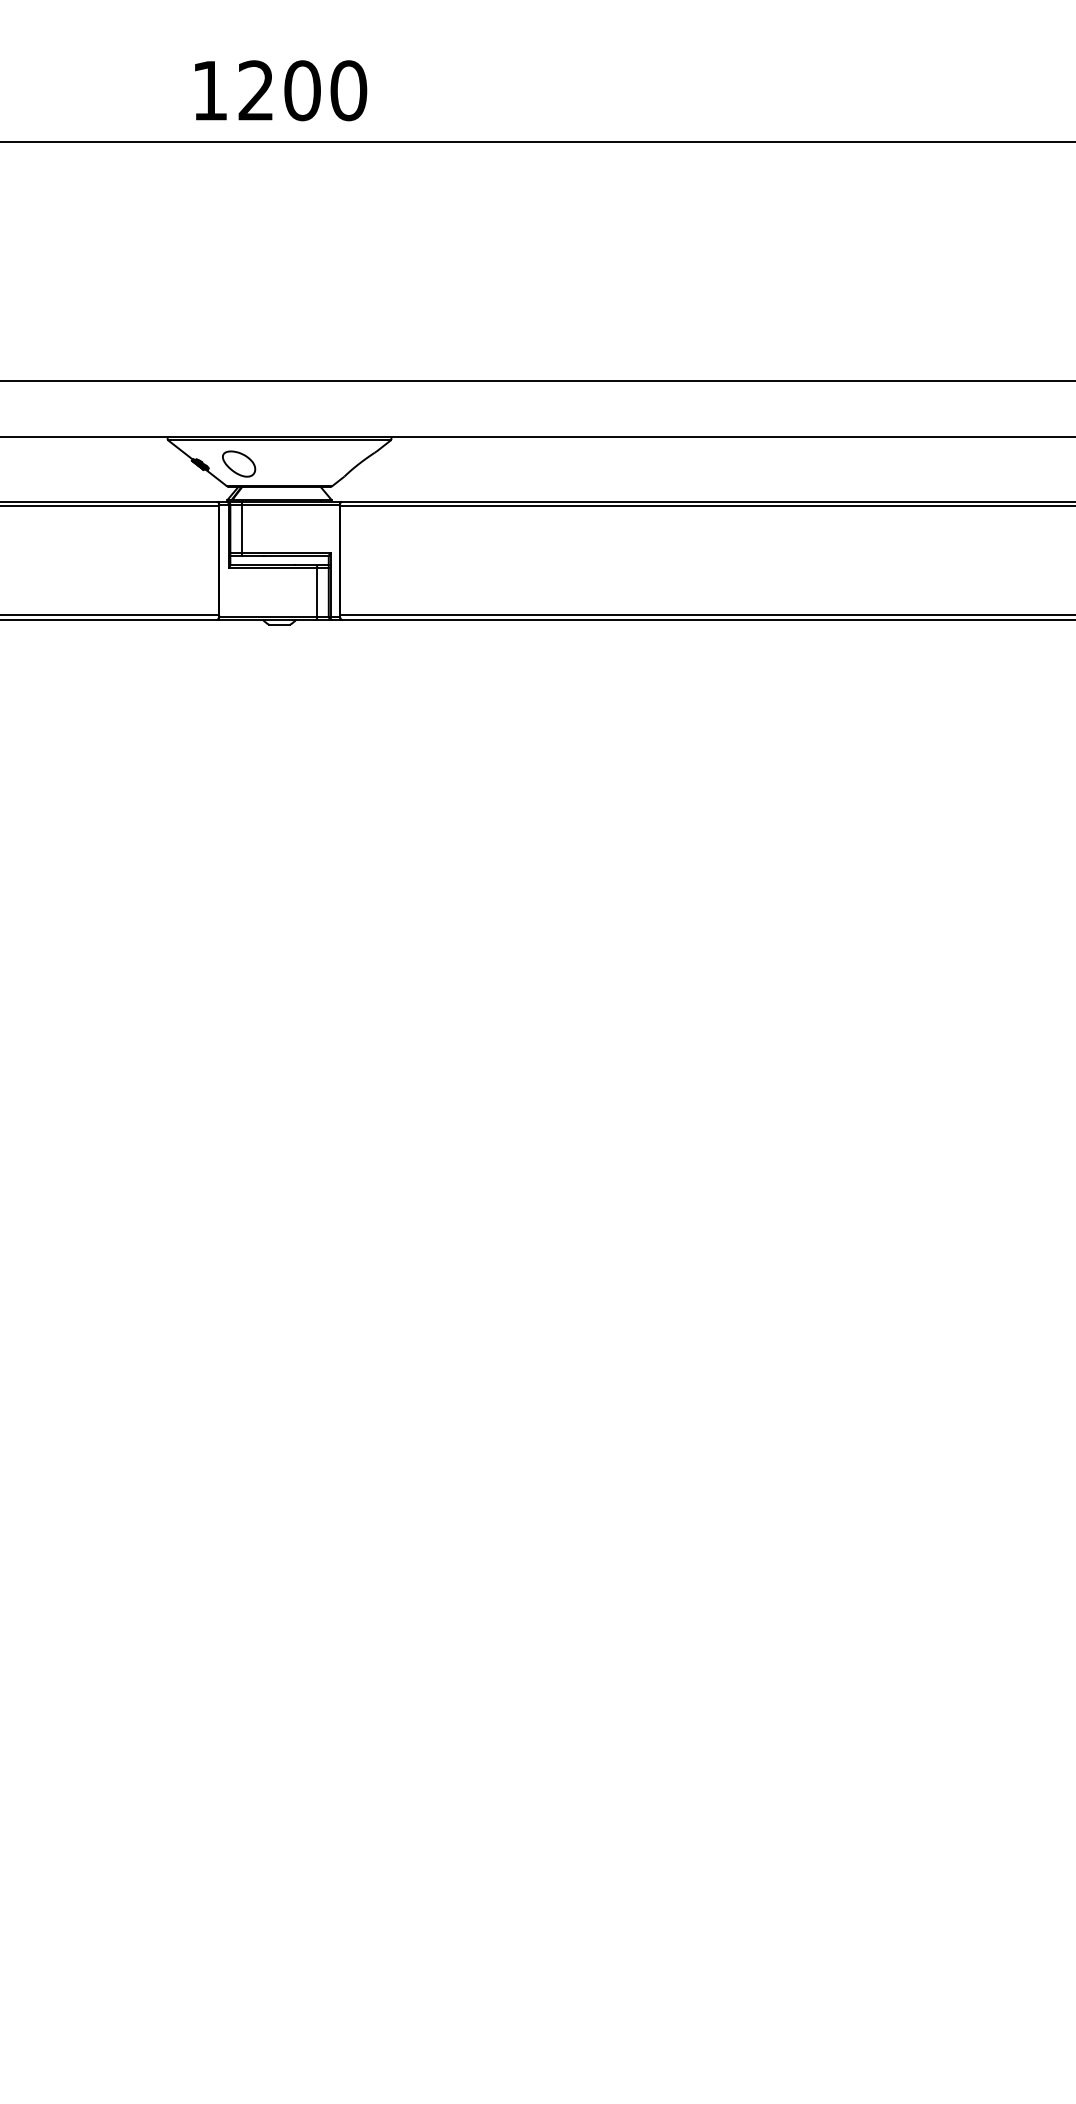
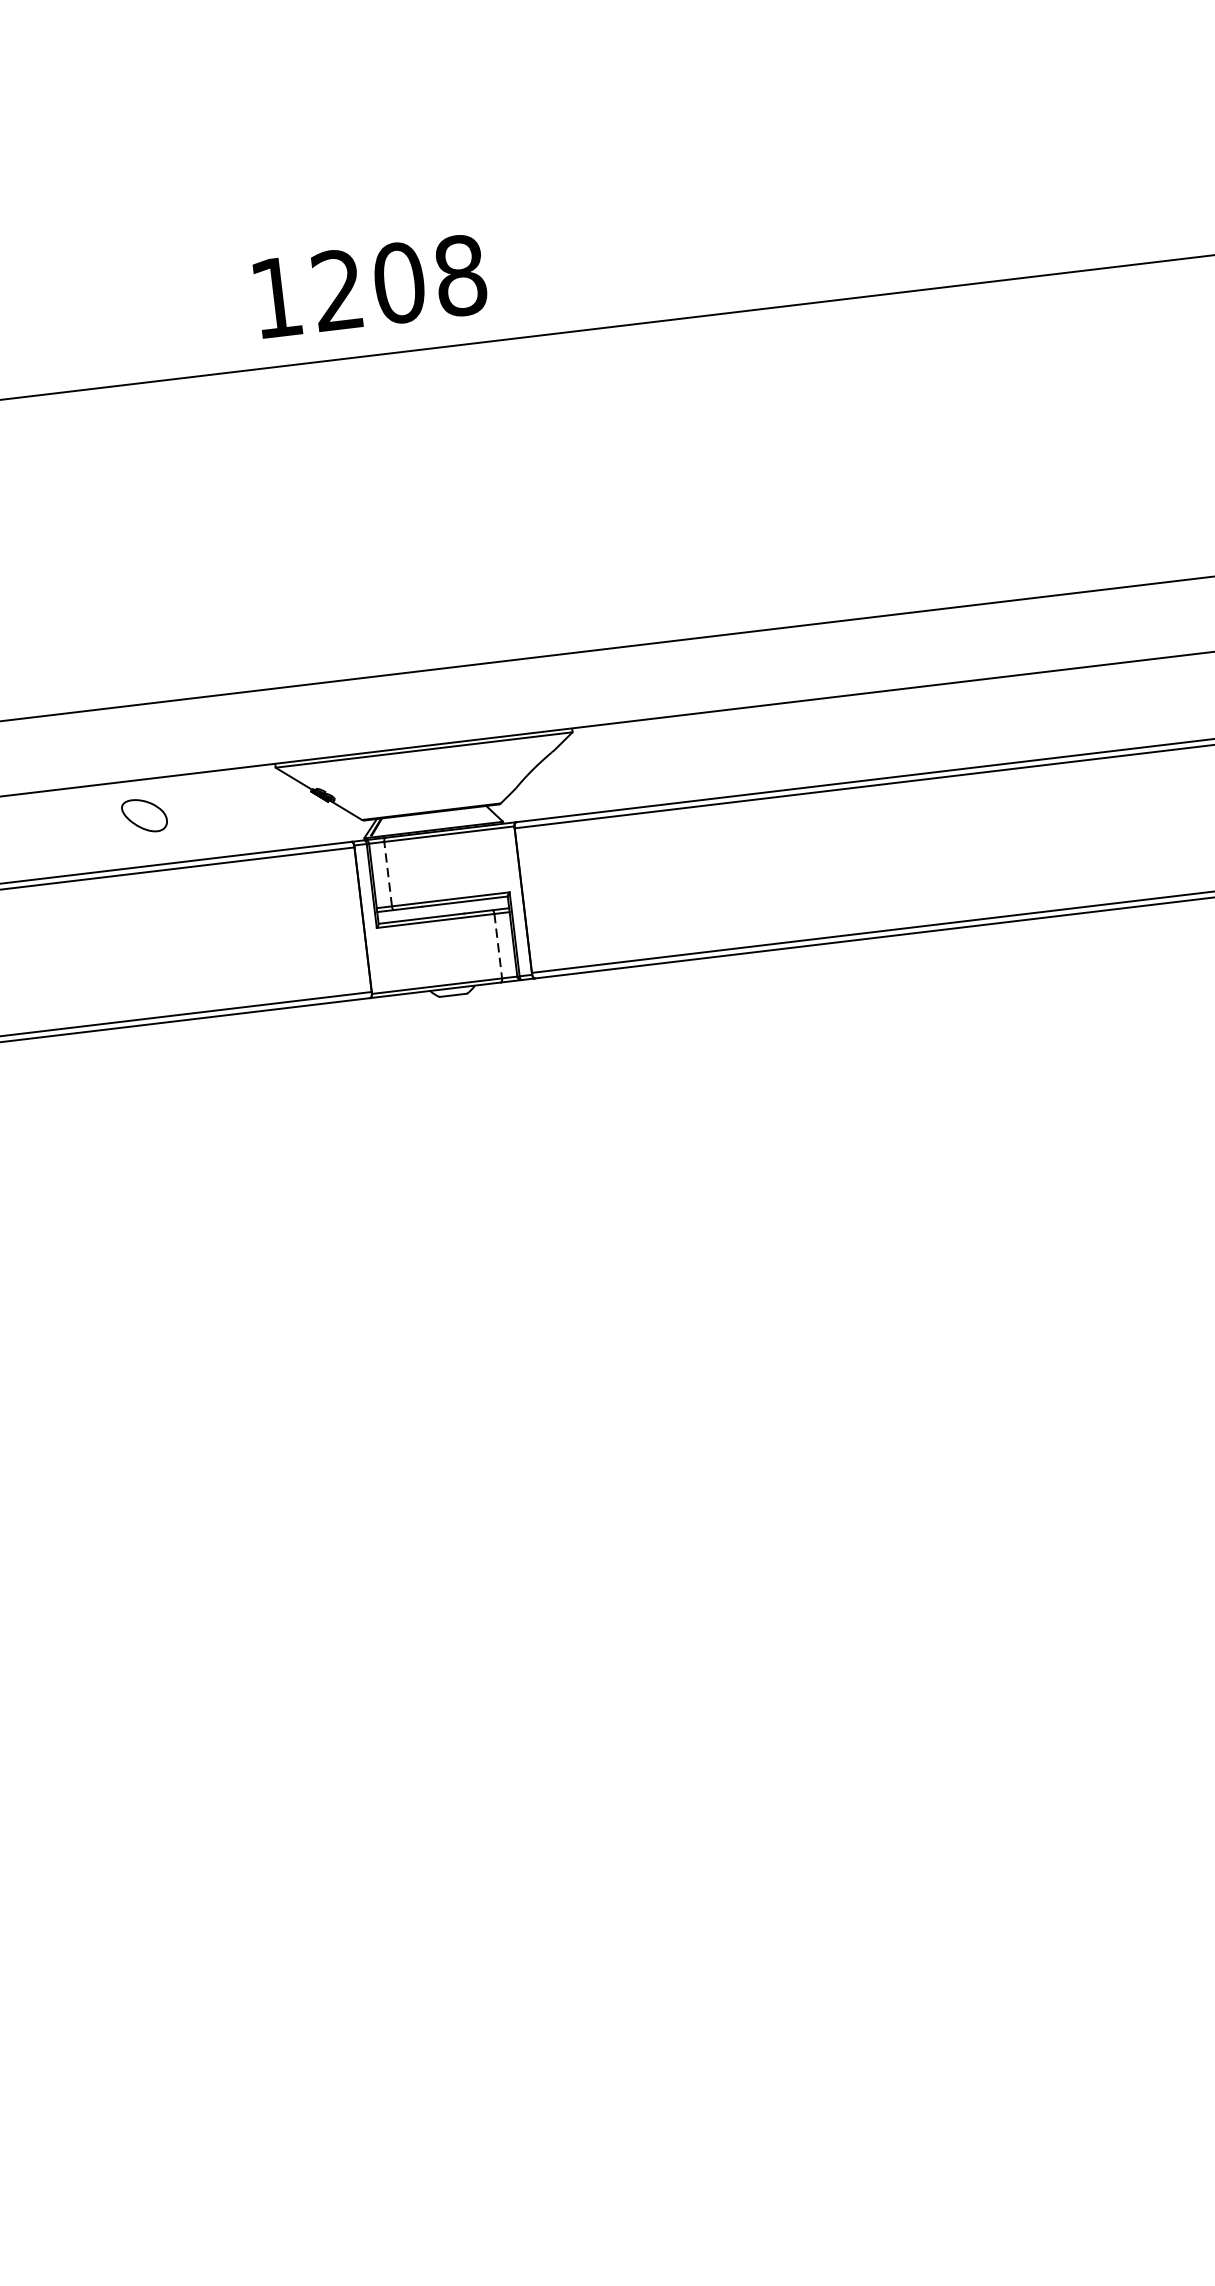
text: (348, 90) -> (460, 275), 1200 -> 1208
part: (239, 463) -> (145, 814), moved
line: (241, 528) -> (387, 873), solid -> dashed
line: (317, 592) -> (498, 946), solid -> dashed

